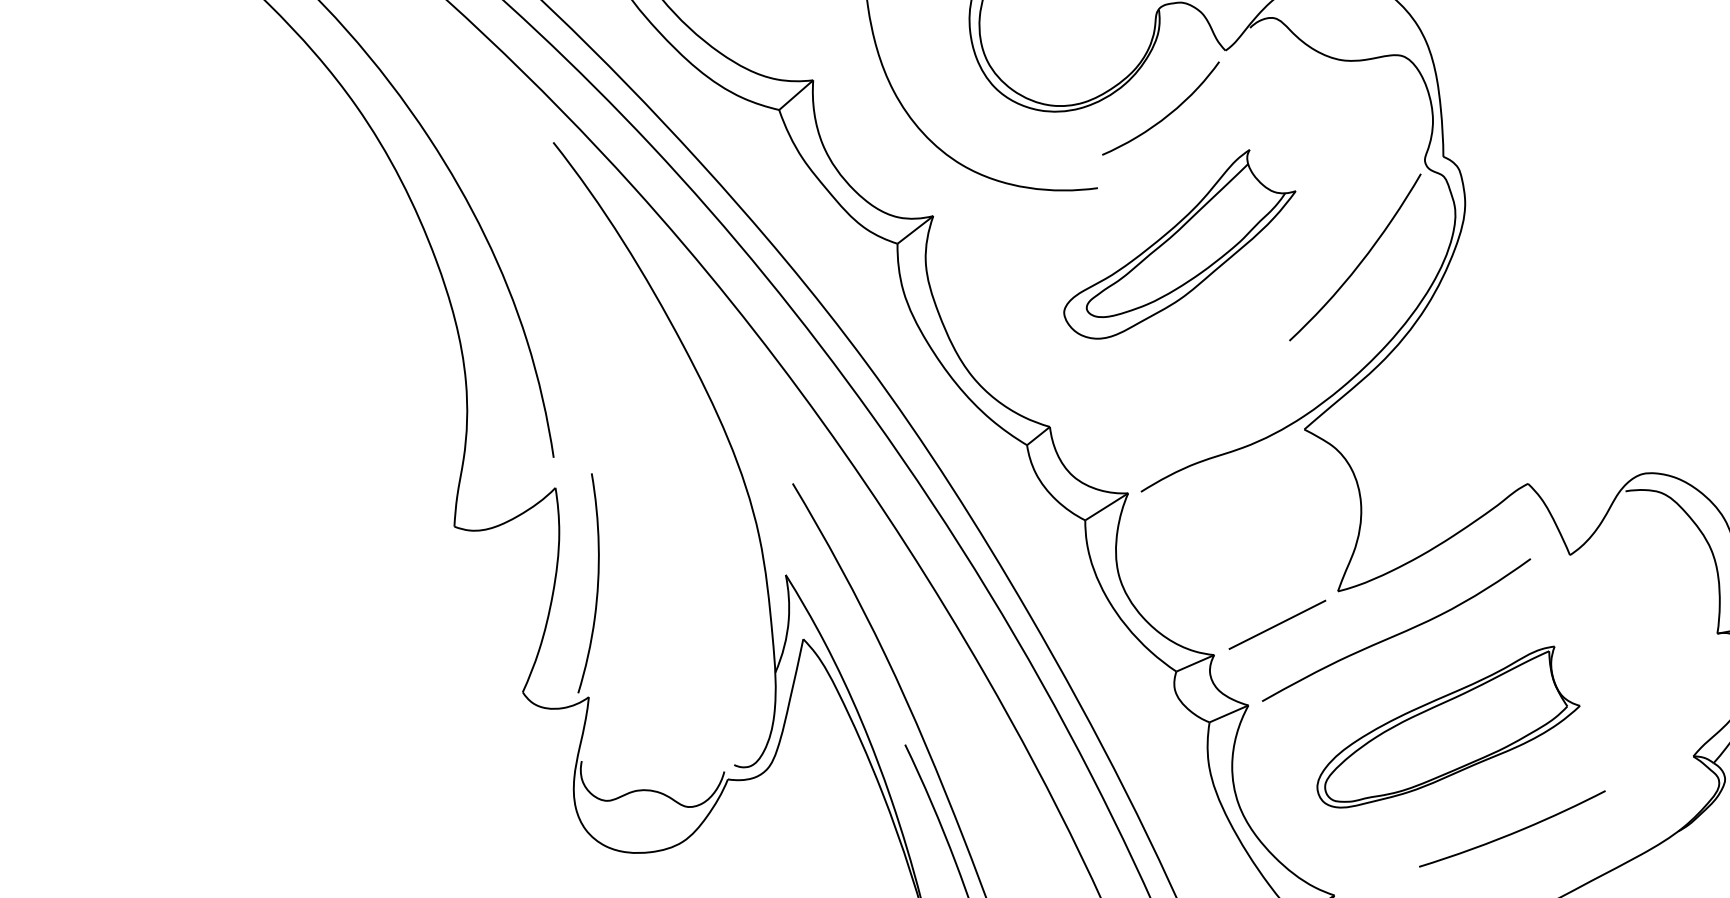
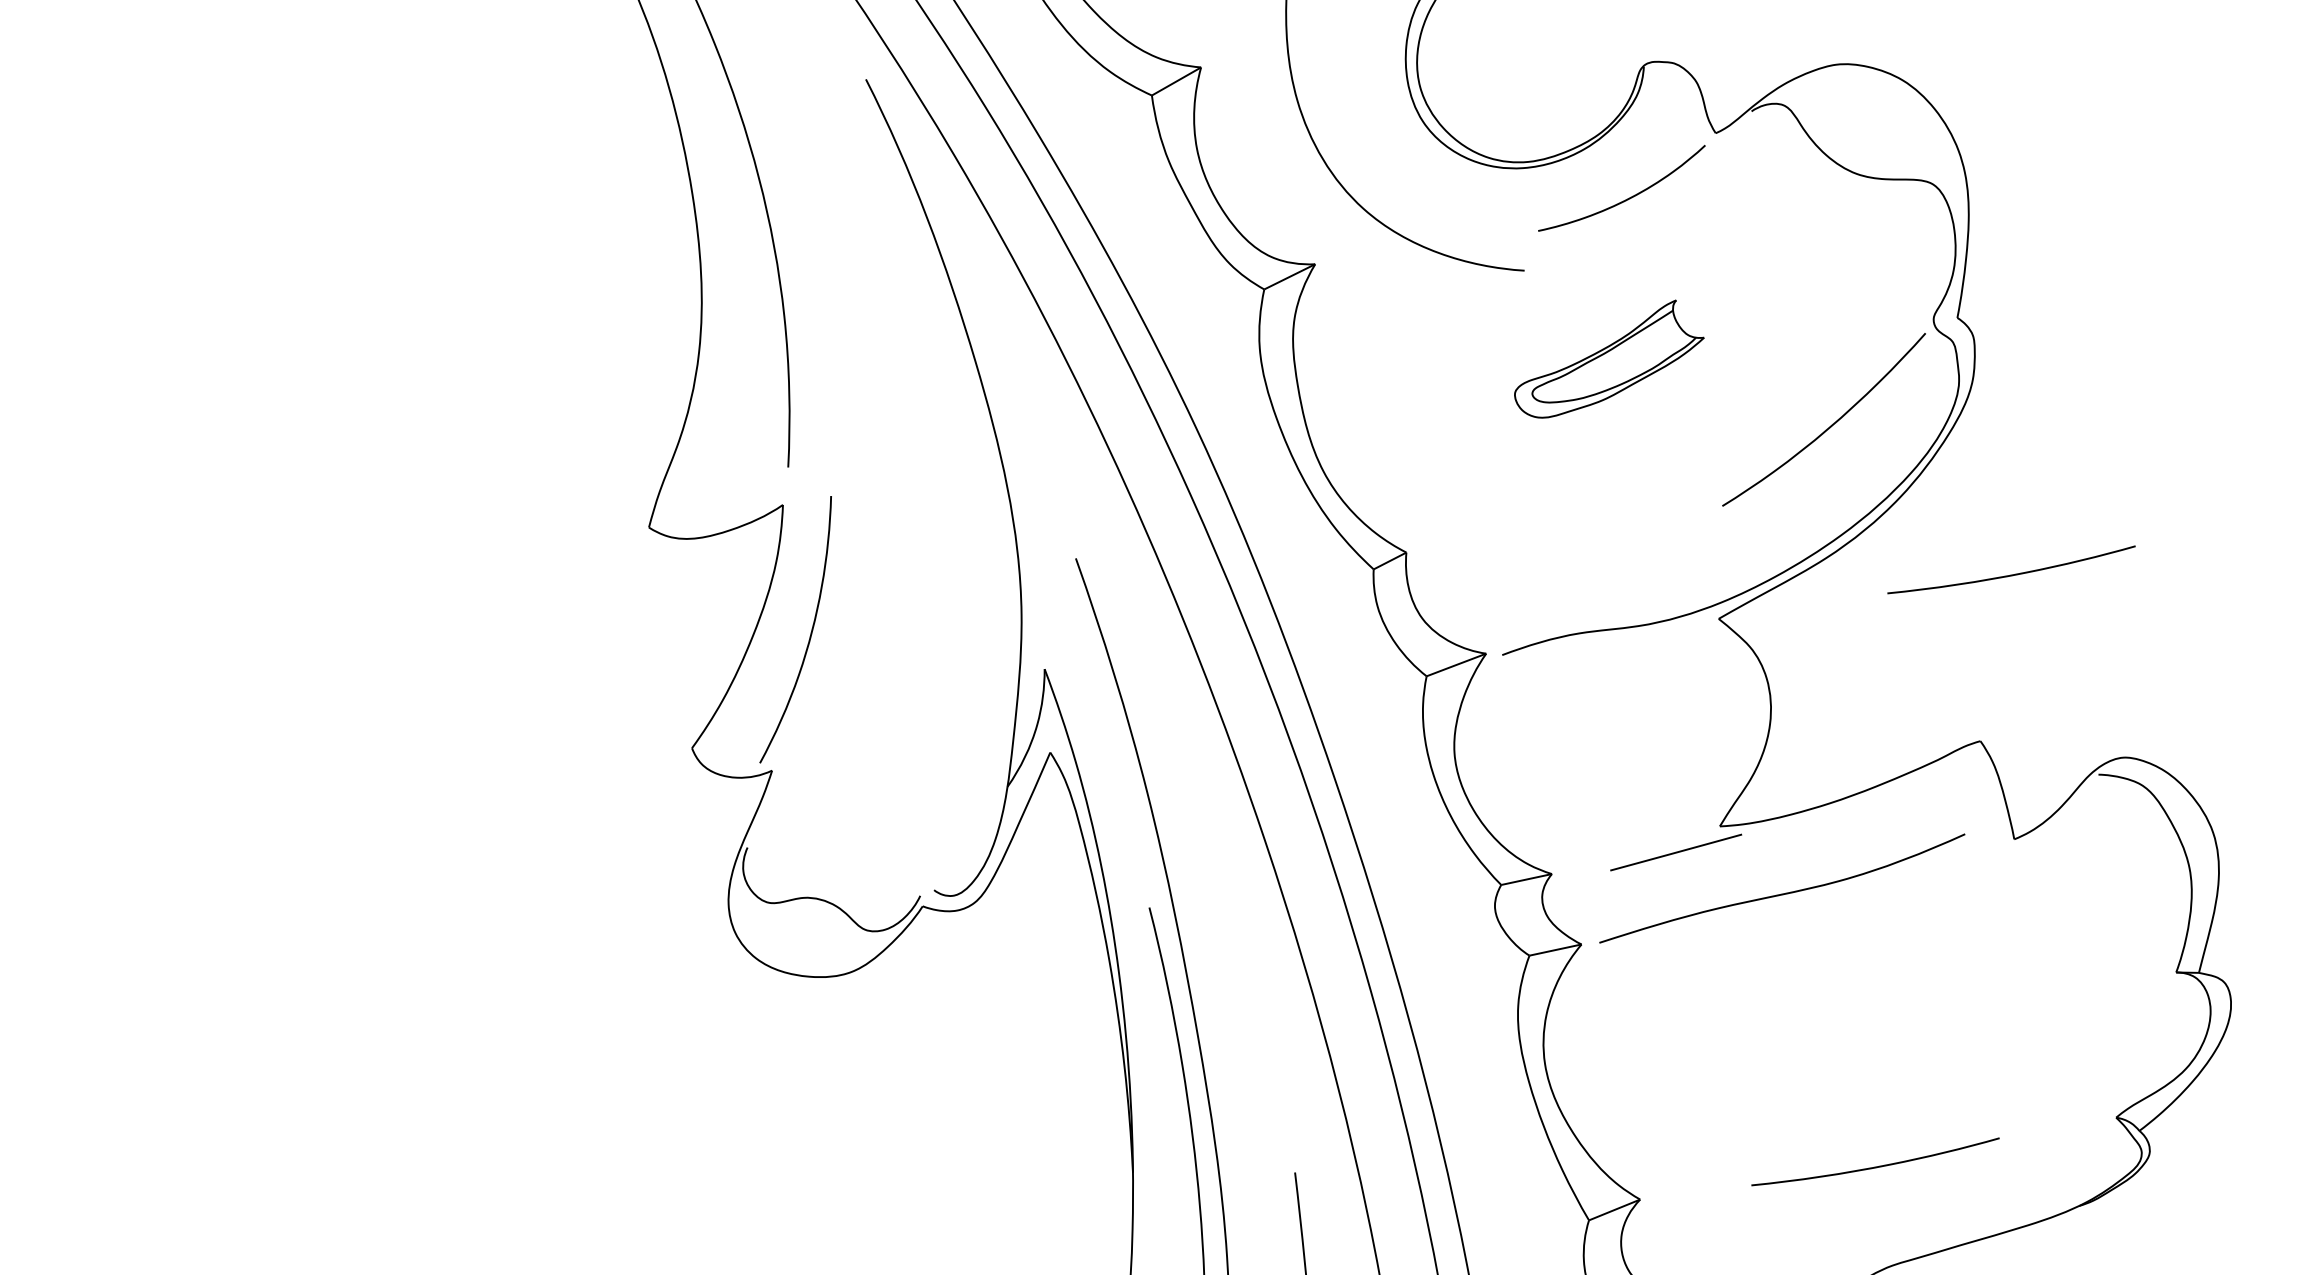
part: (1178, 243) -> (1609, 358), size x0.6
curve: (1526, 348) -> (2011, 574), added
line: (1277, 624) -> (1676, 852), moved
part: (1443, 727) -> (1816, 1020), removed

